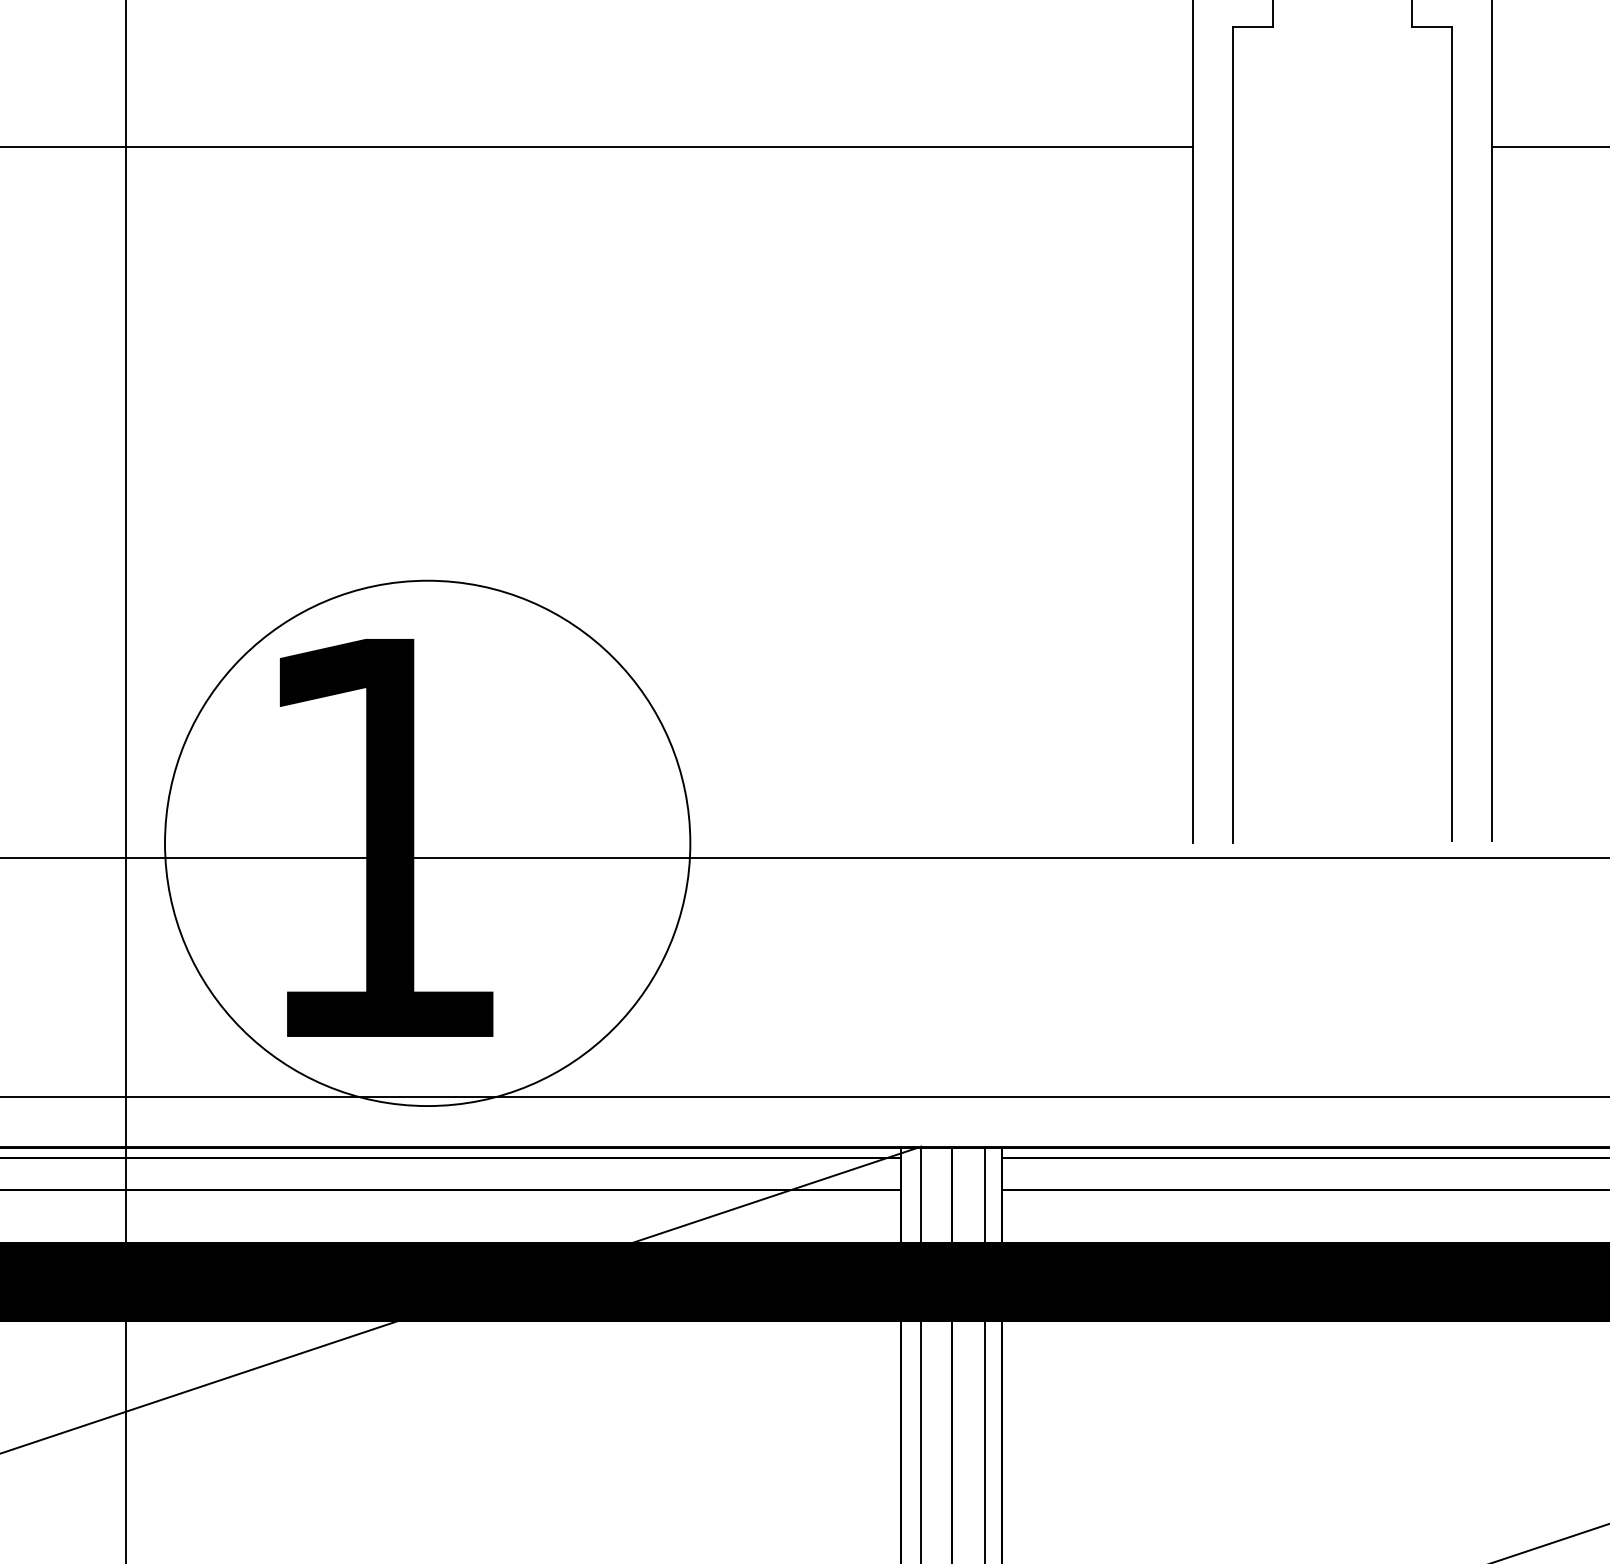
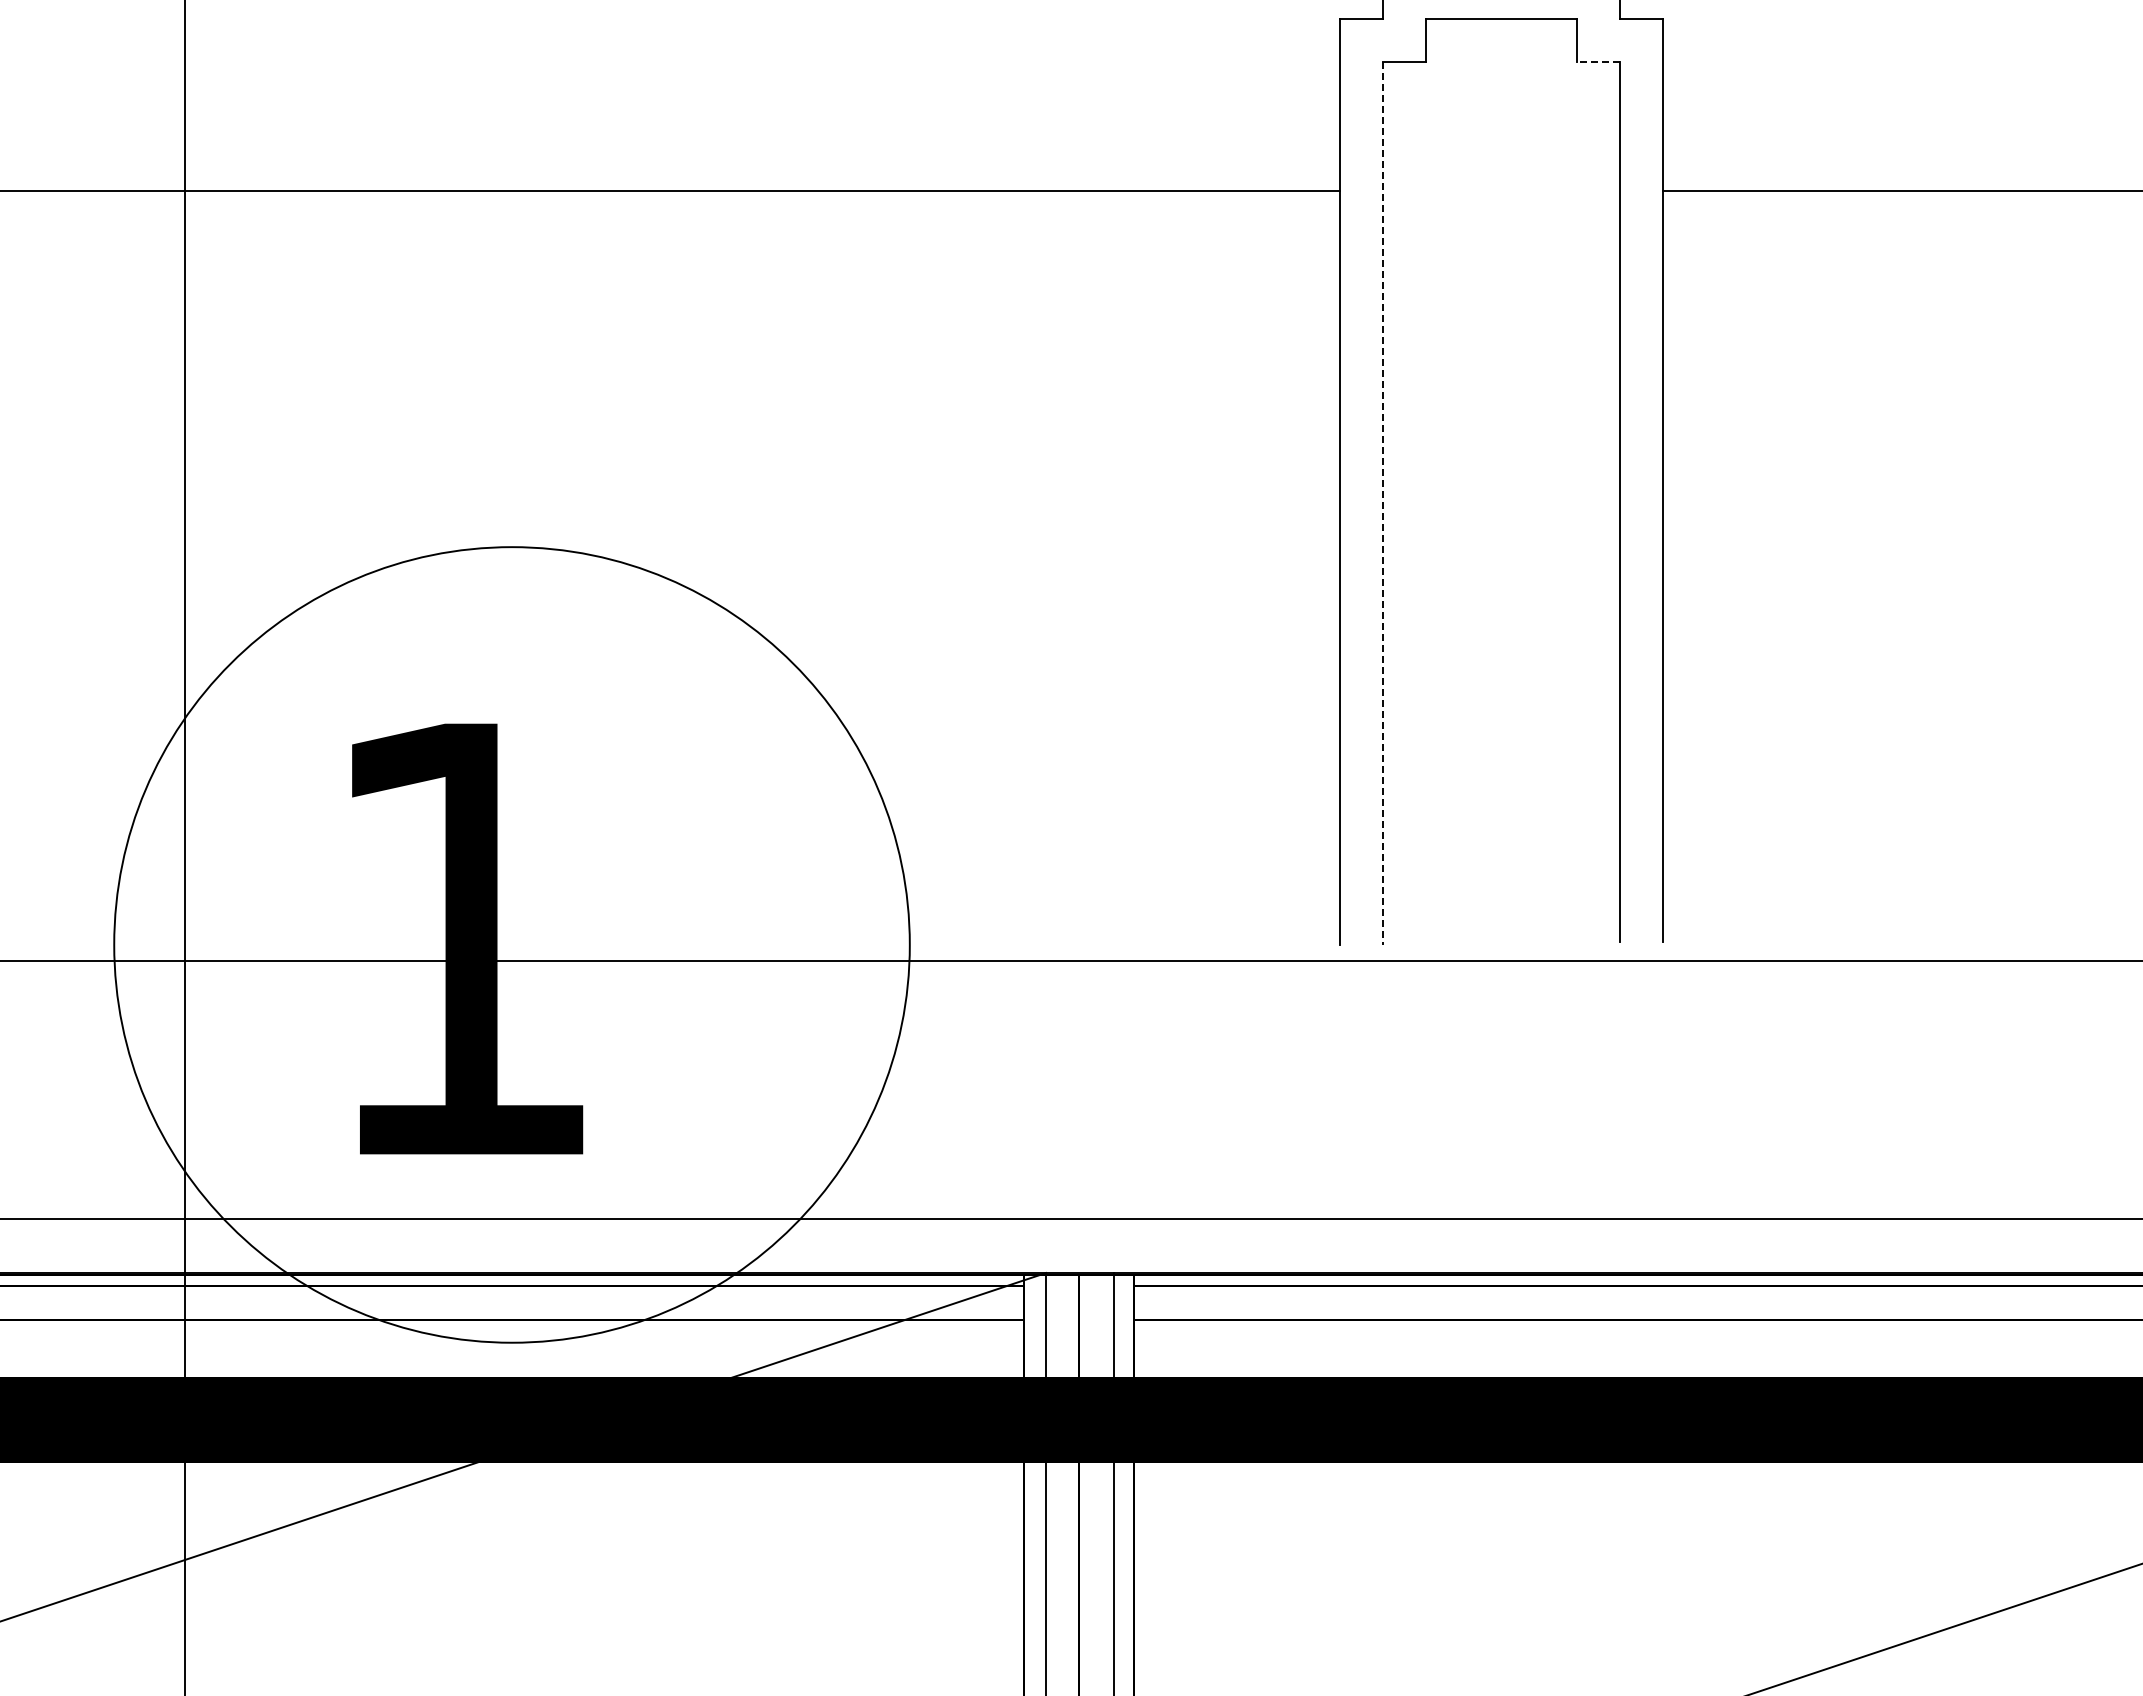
line: (1432, 27) -> (1598, 62), solid -> dashed
line: (1233, 436) -> (1383, 504), solid -> dashed
circle: (427, 842) -> (511, 944), size x1.4

